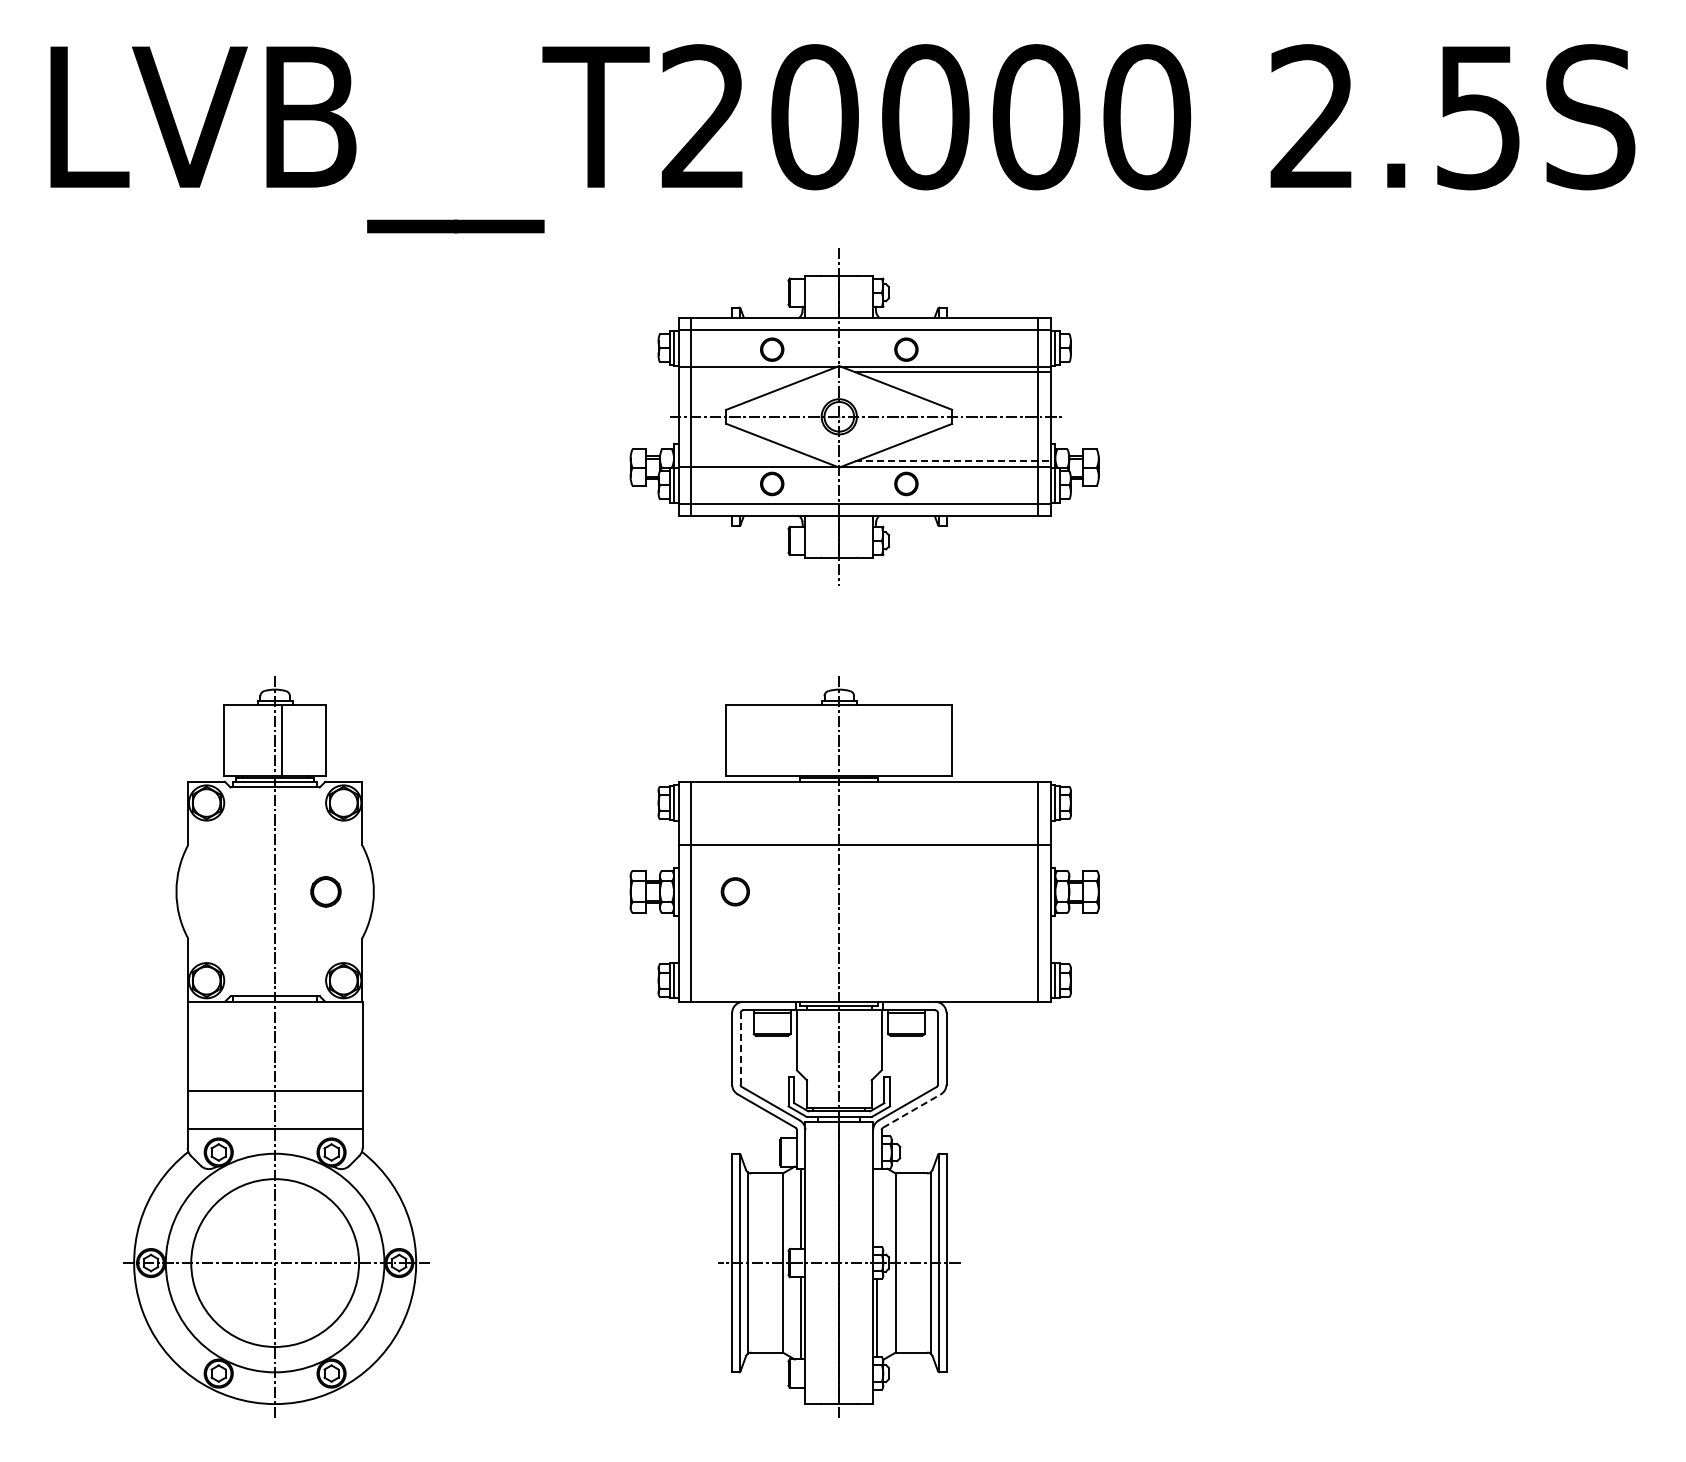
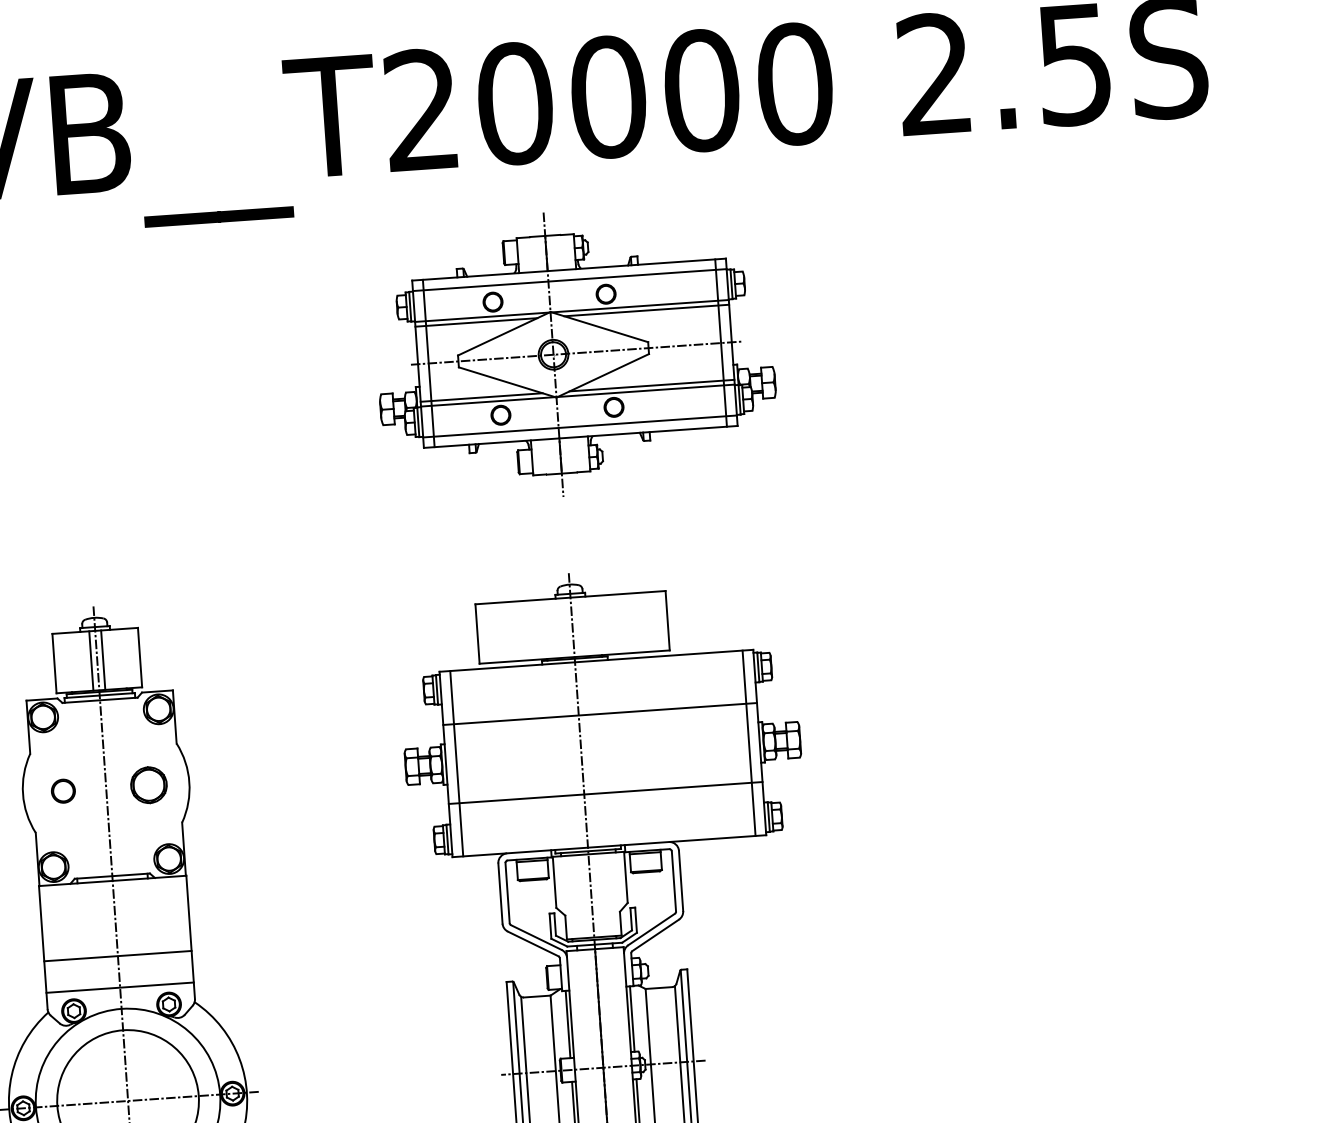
line: (750, 372) -> (476, 322), added
line: (750, 461) -> (481, 397), added
line: (953, 461) -> (652, 385), dashed -> solid
line: (268, 740) -> (91, 661), added
part: (325, 891) -> (148, 784), size x1.43
part: (734, 891) -> (62, 790), moved
line: (864, 938) -> (605, 792), added
line: (740, 1048) -> (507, 892), dashed -> solid
line: (912, 1110) -> (656, 934), dashed -> solid
line: (877, 1207) -> (632, 1018), added

